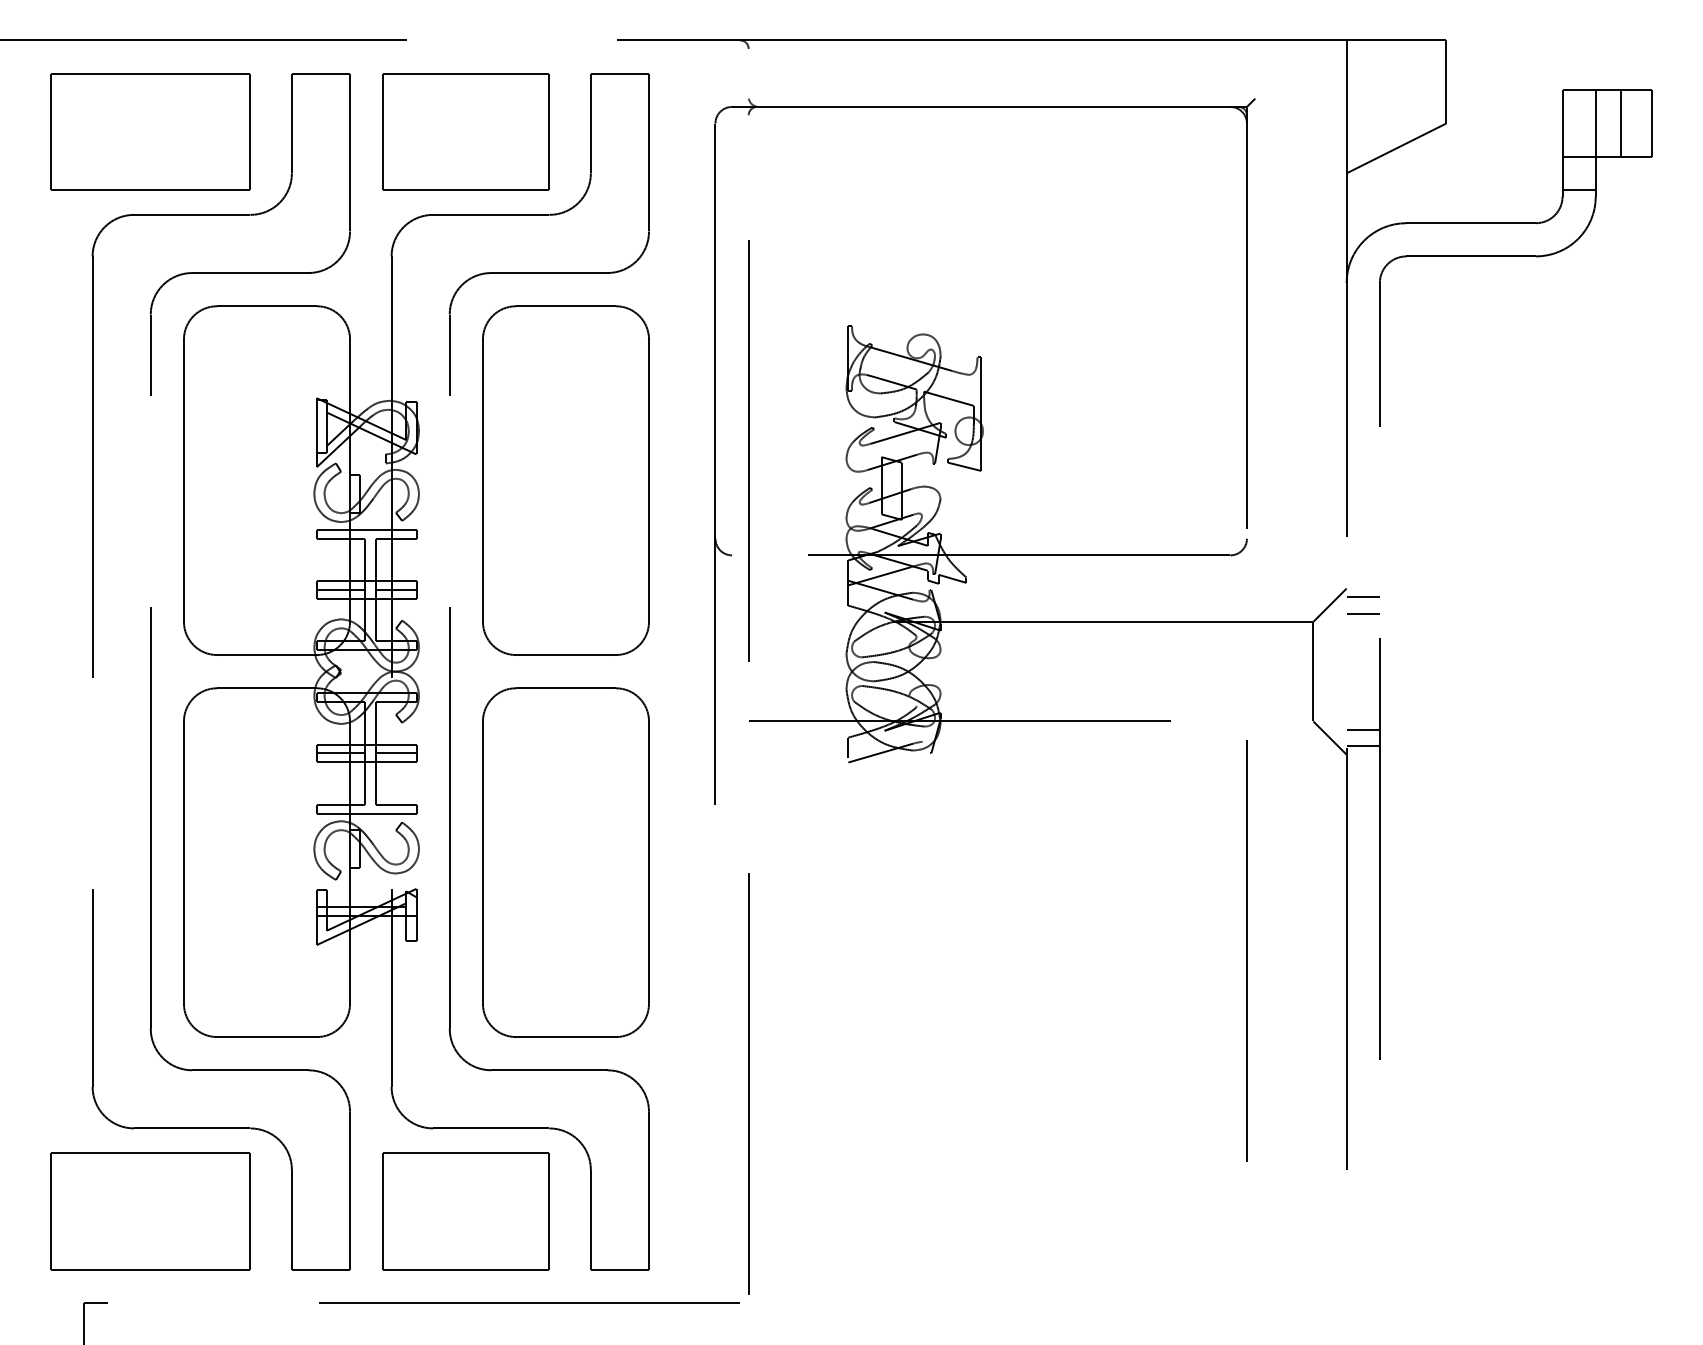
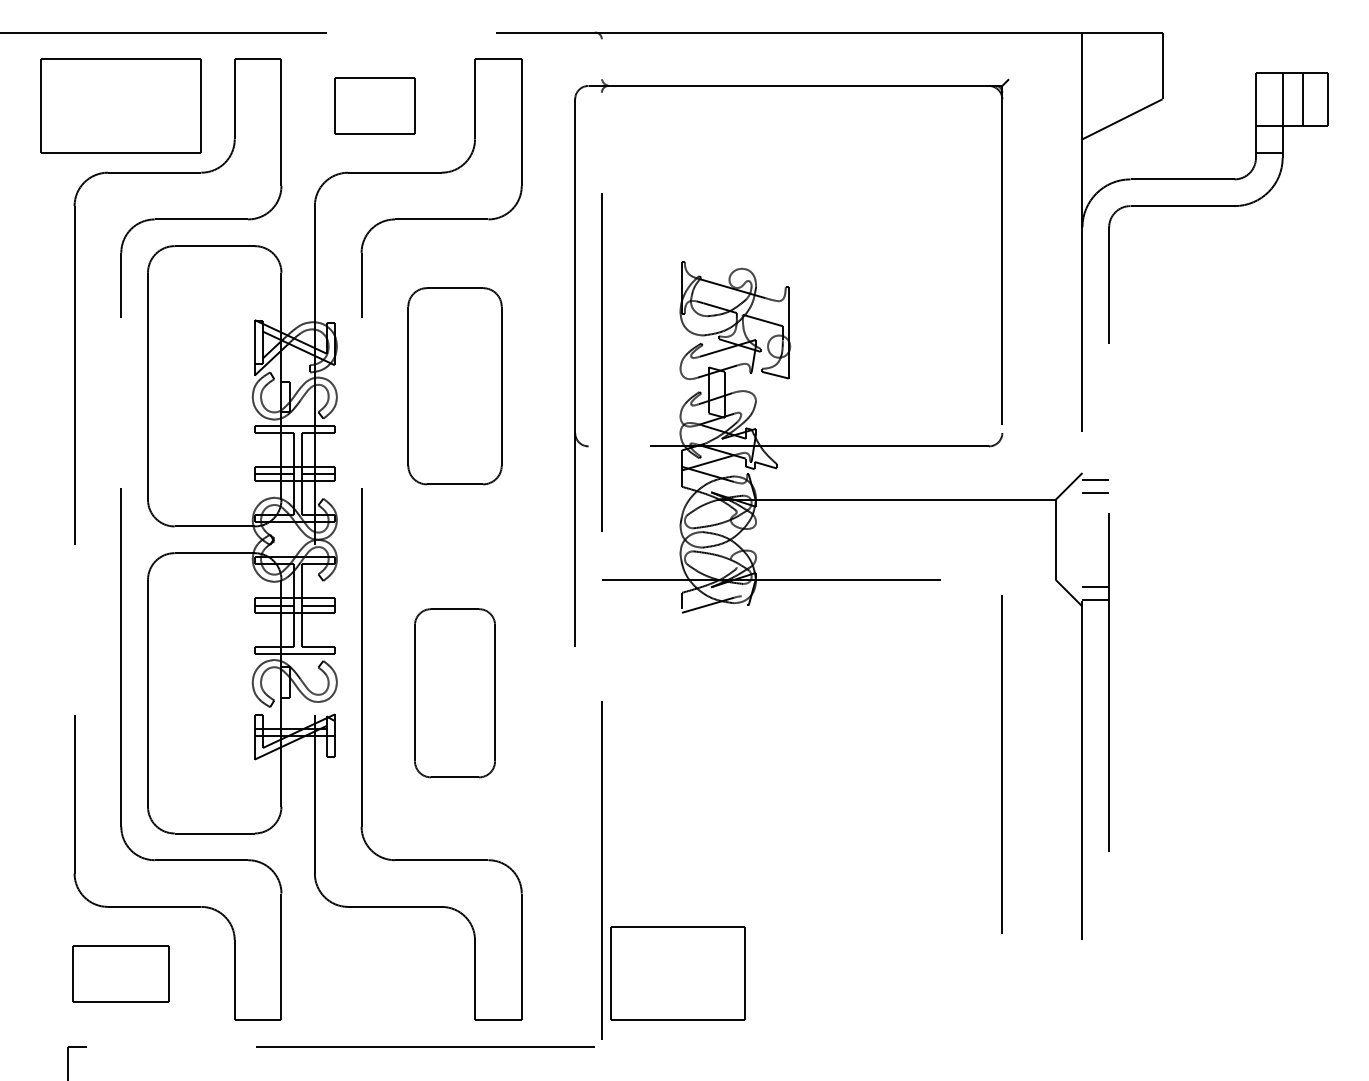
part: (465, 131) -> (374, 105), size x0.6
part: (565, 480) -> (454, 386), size x0.7
part: (565, 862) -> (454, 693), size x0.6
part: (150, 1211) -> (121, 973), size x0.6
part: (465, 1211) -> (677, 973), moved

